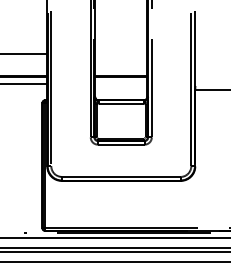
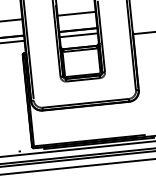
line: (121, 54) -> (76, 14), added
line: (121, 83) -> (78, 35), added

